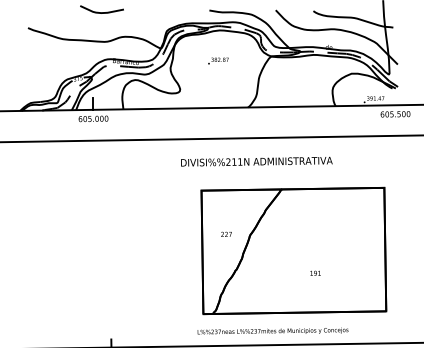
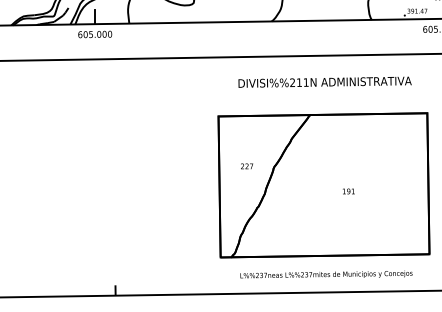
text: (256, 161) -> (324, 82), moved
text: (315, 272) -> (348, 190), moved
text: (272, 330) -> (325, 273), moved

